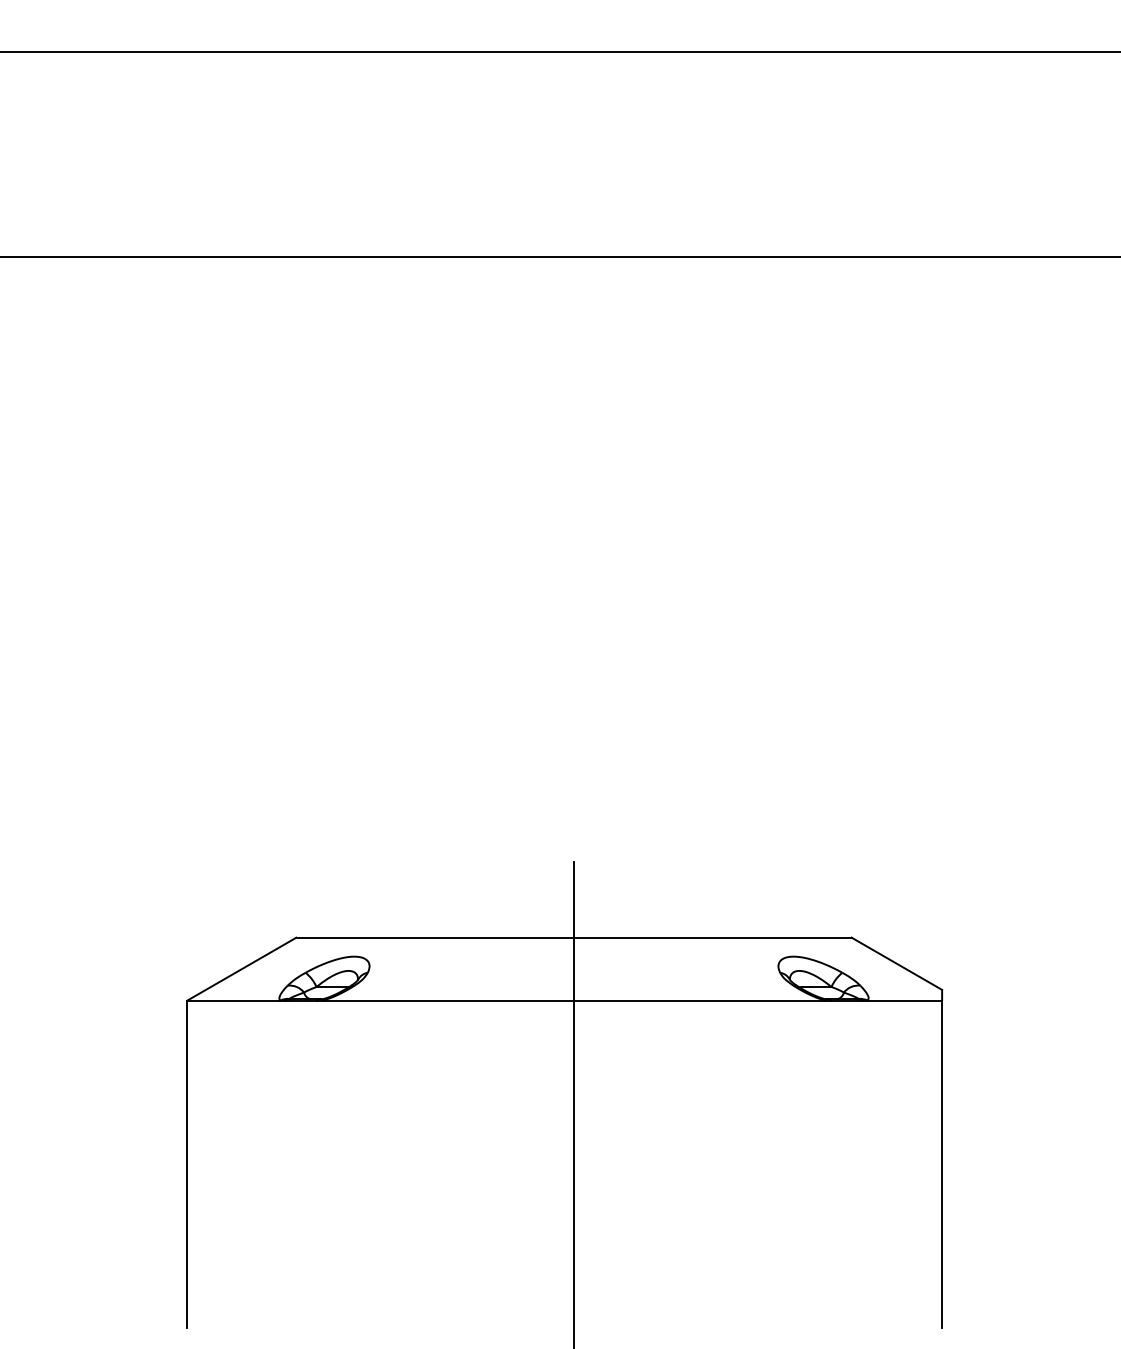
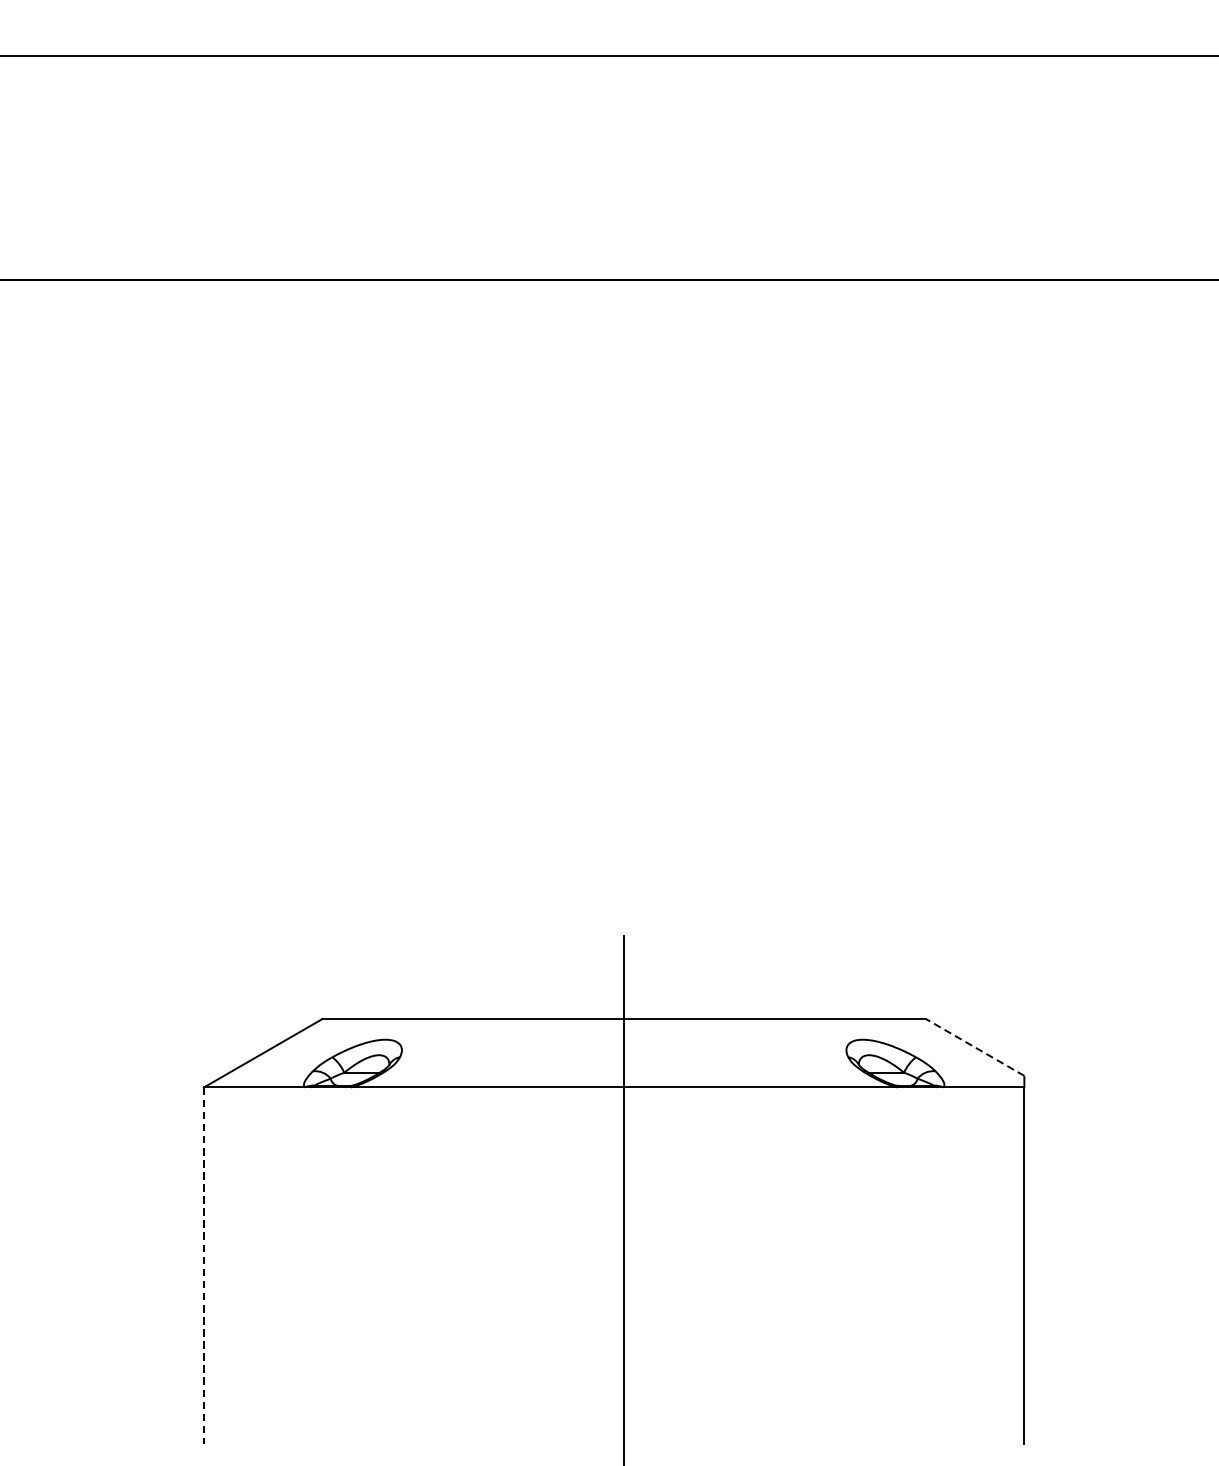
line: (896, 963) -> (974, 1047), solid -> dashed
line: (187, 1164) -> (204, 1265), solid -> dashed

